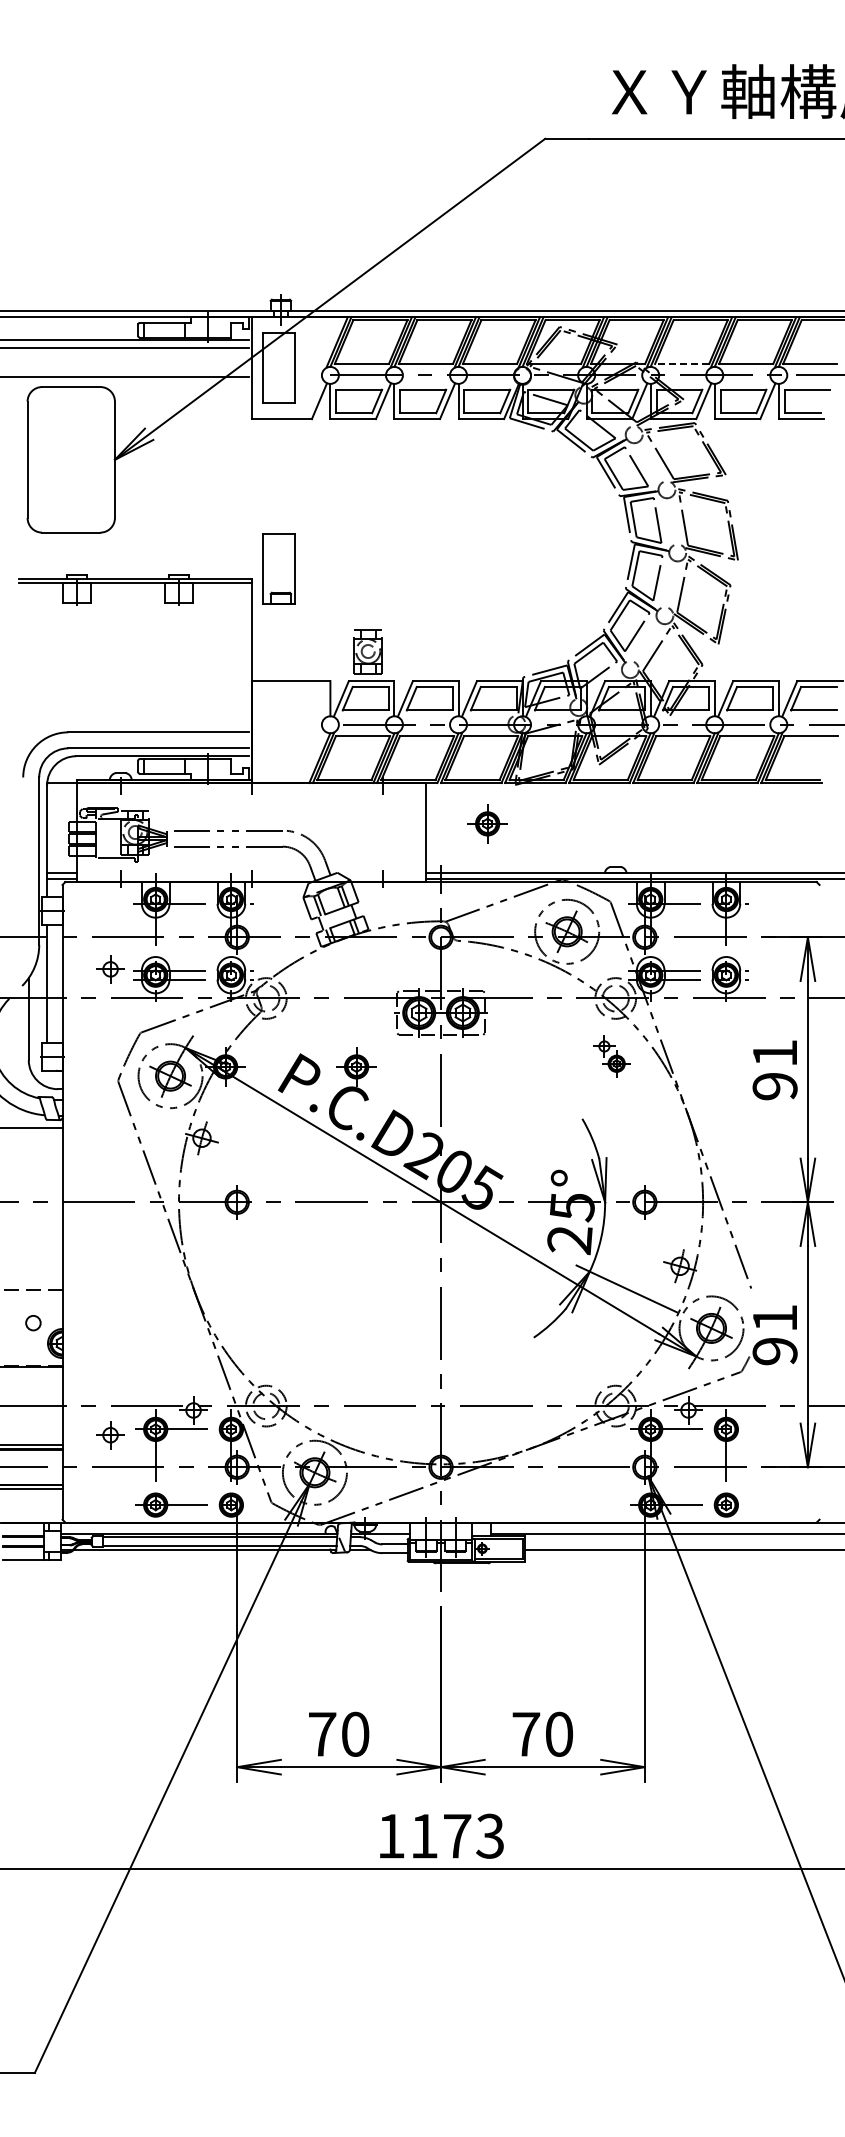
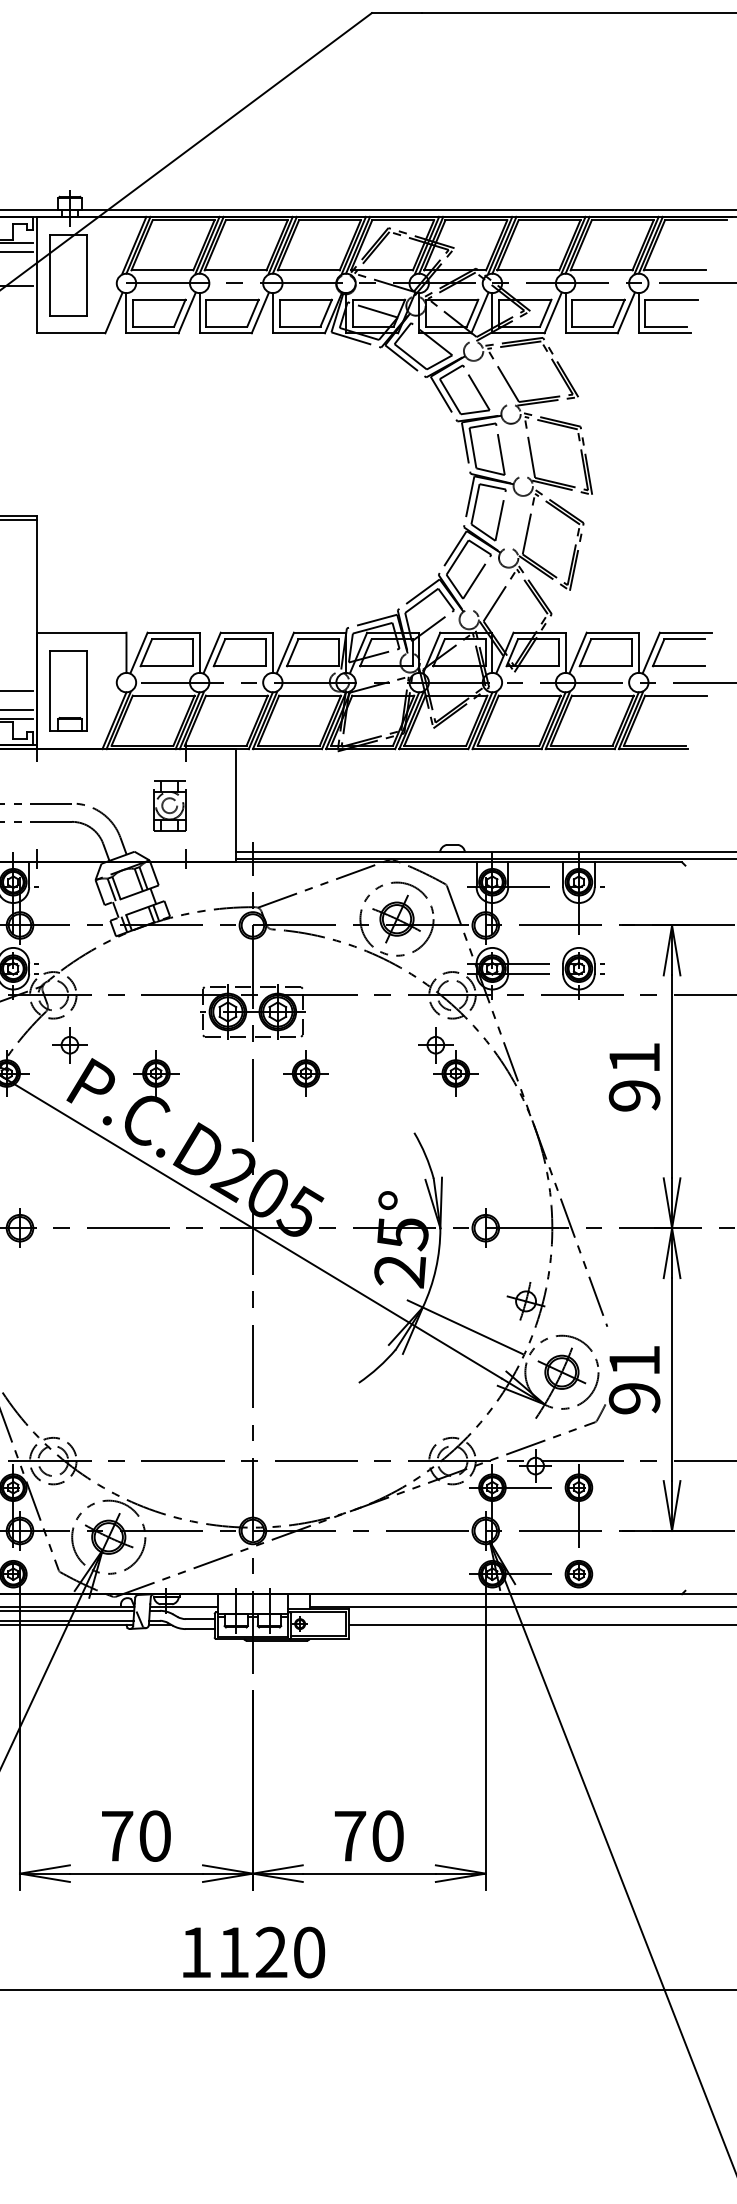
line: (681, 364) -> (527, 270), dashed -> solid
part: (278, 568) -> (67, 690), moved
part: (367, 651) -> (168, 805), moved
part: (487, 823) -> (305, 1073), moved
part: (280, 1041) -> (69, 1044), added
part: (611, 1056) -> (447, 1061), size x1.43
text: (473, 1835) -> (289, 1951), 1173 -> 1120

